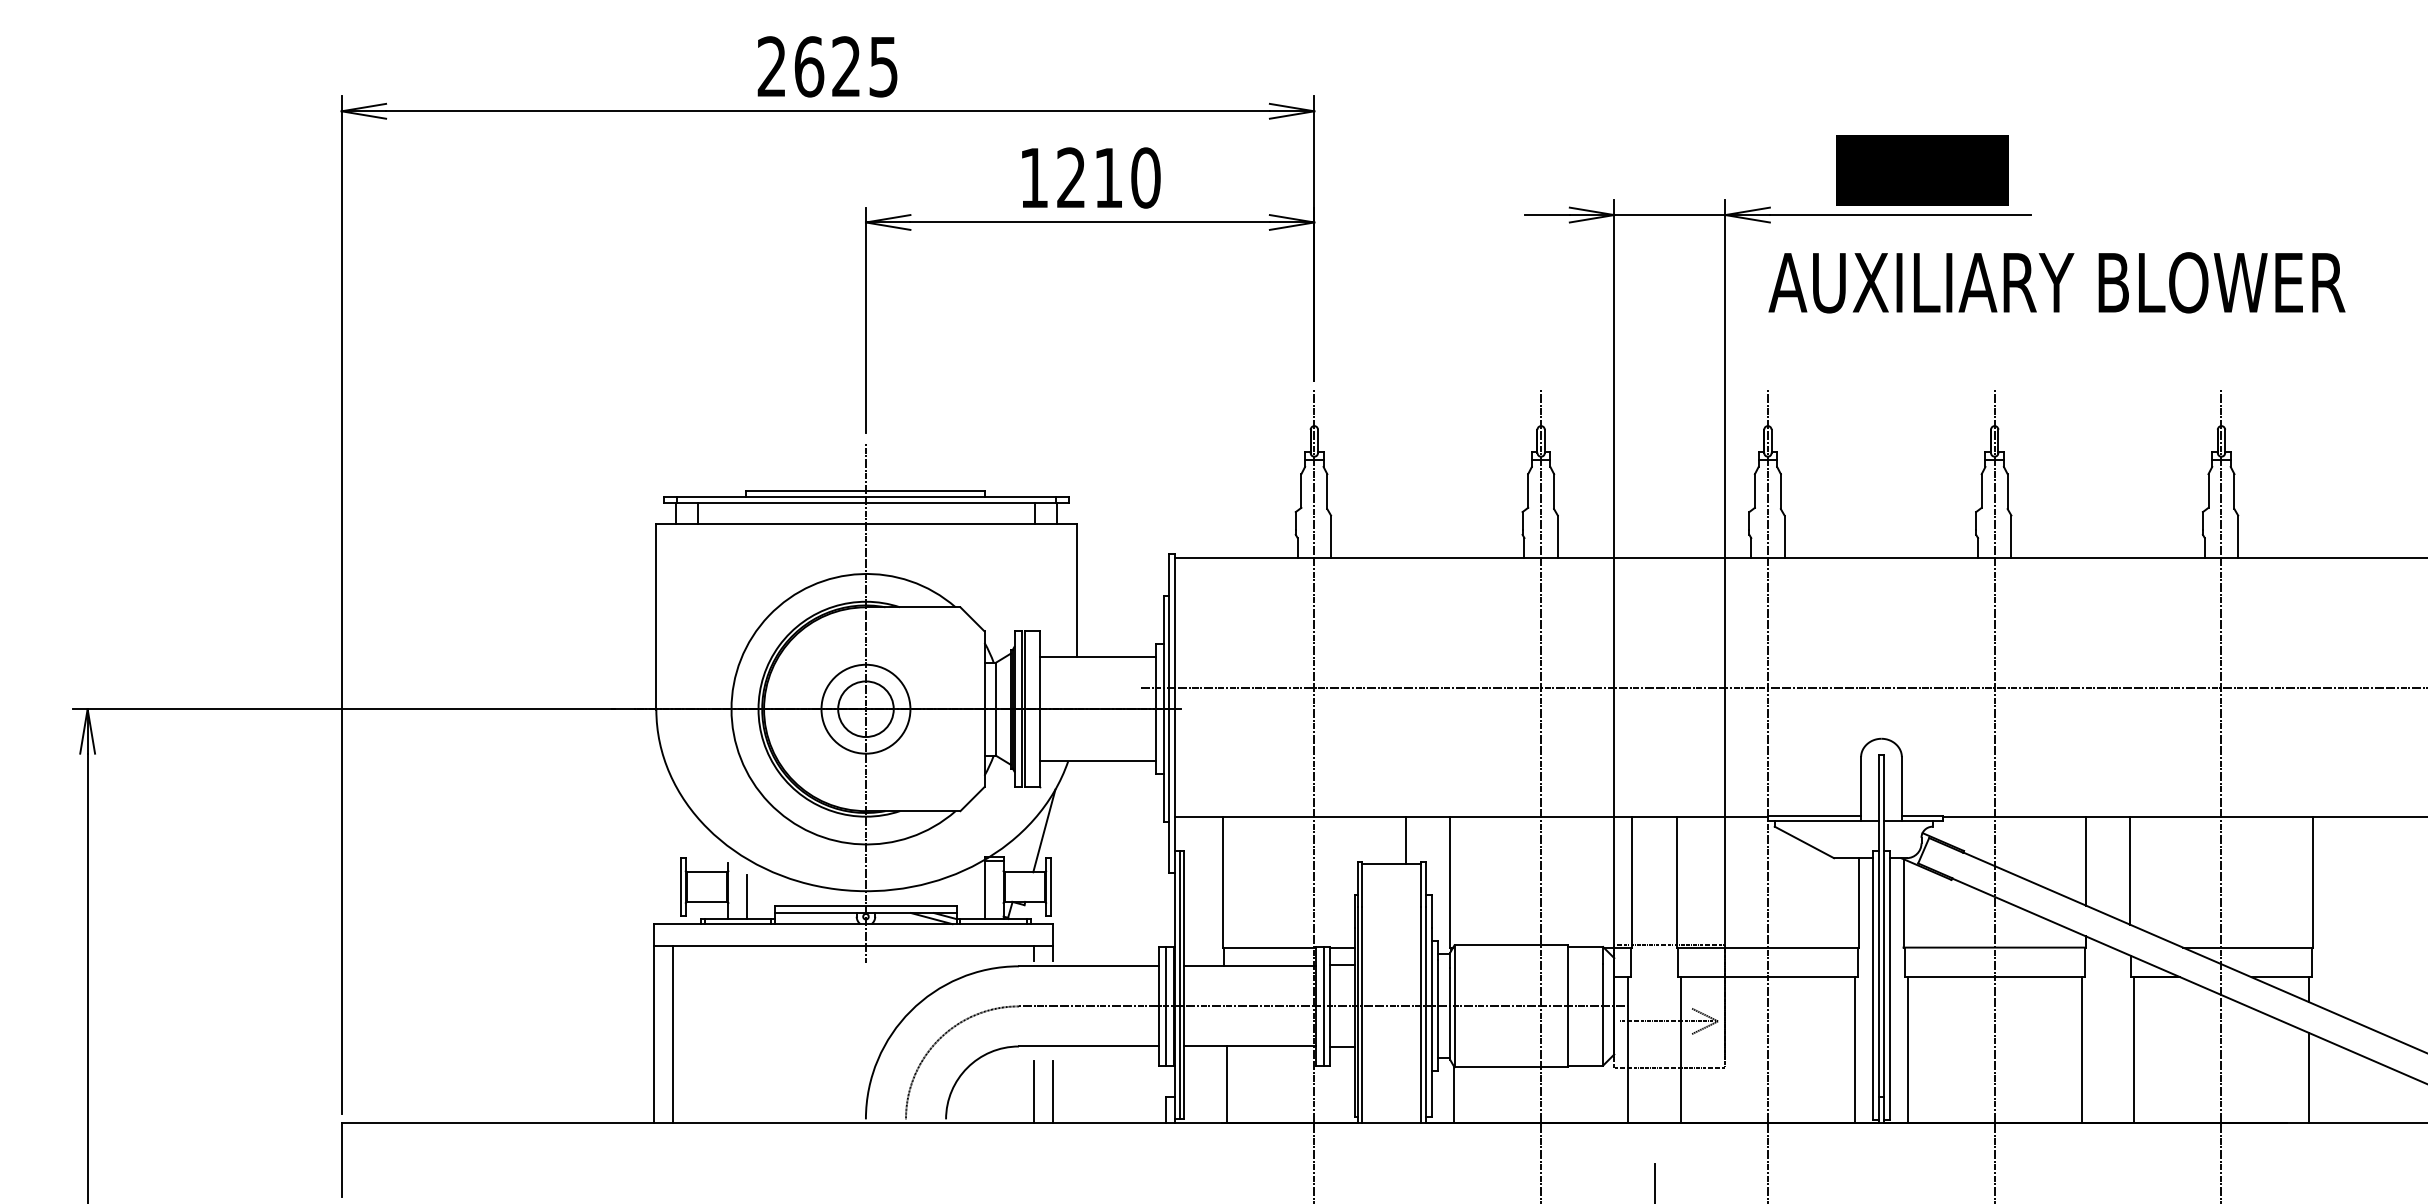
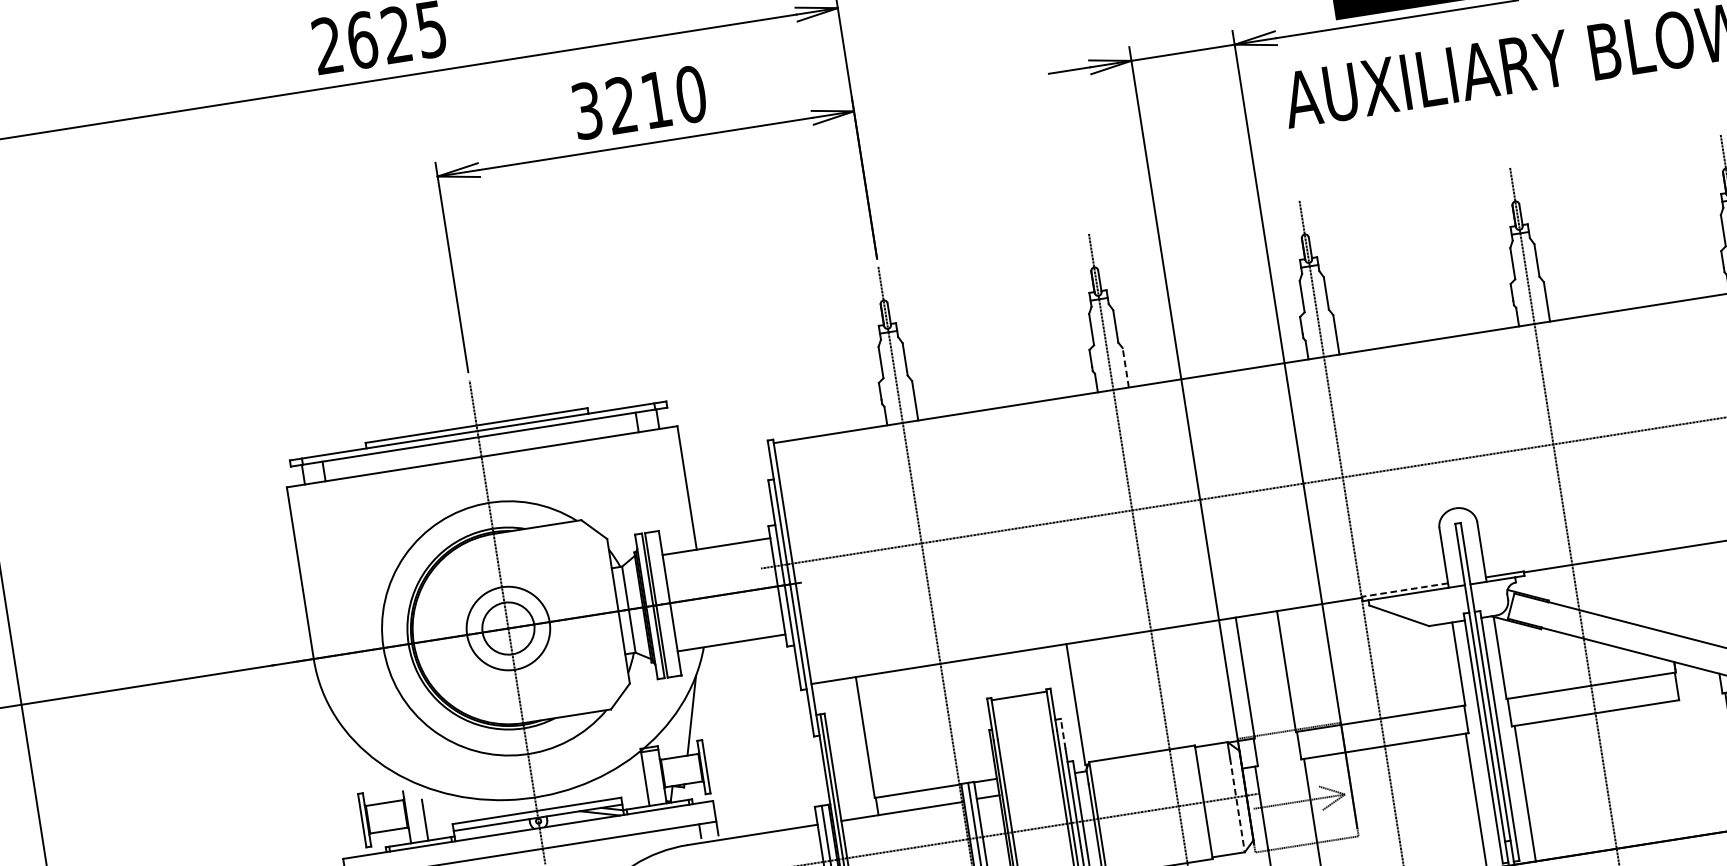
text: (1034, 177) -> (587, 110), 1210 -> 3210
line: (1557, 536) -> (1125, 367), solid -> dashed
line: (1814, 816) -> (1404, 590), solid -> dashed
line: (1405, 840) -> (1028, 671), removed
line: (2085, 861) -> (1663, 592), removed
line: (2130, 870) -> (1706, 594), removed
line: (1431, 910) -> (1062, 733), solid -> dashed
line: (1603, 1015) -> (1237, 805), solid -> dashed
line: (2081, 1050) -> (1686, 768), removed

